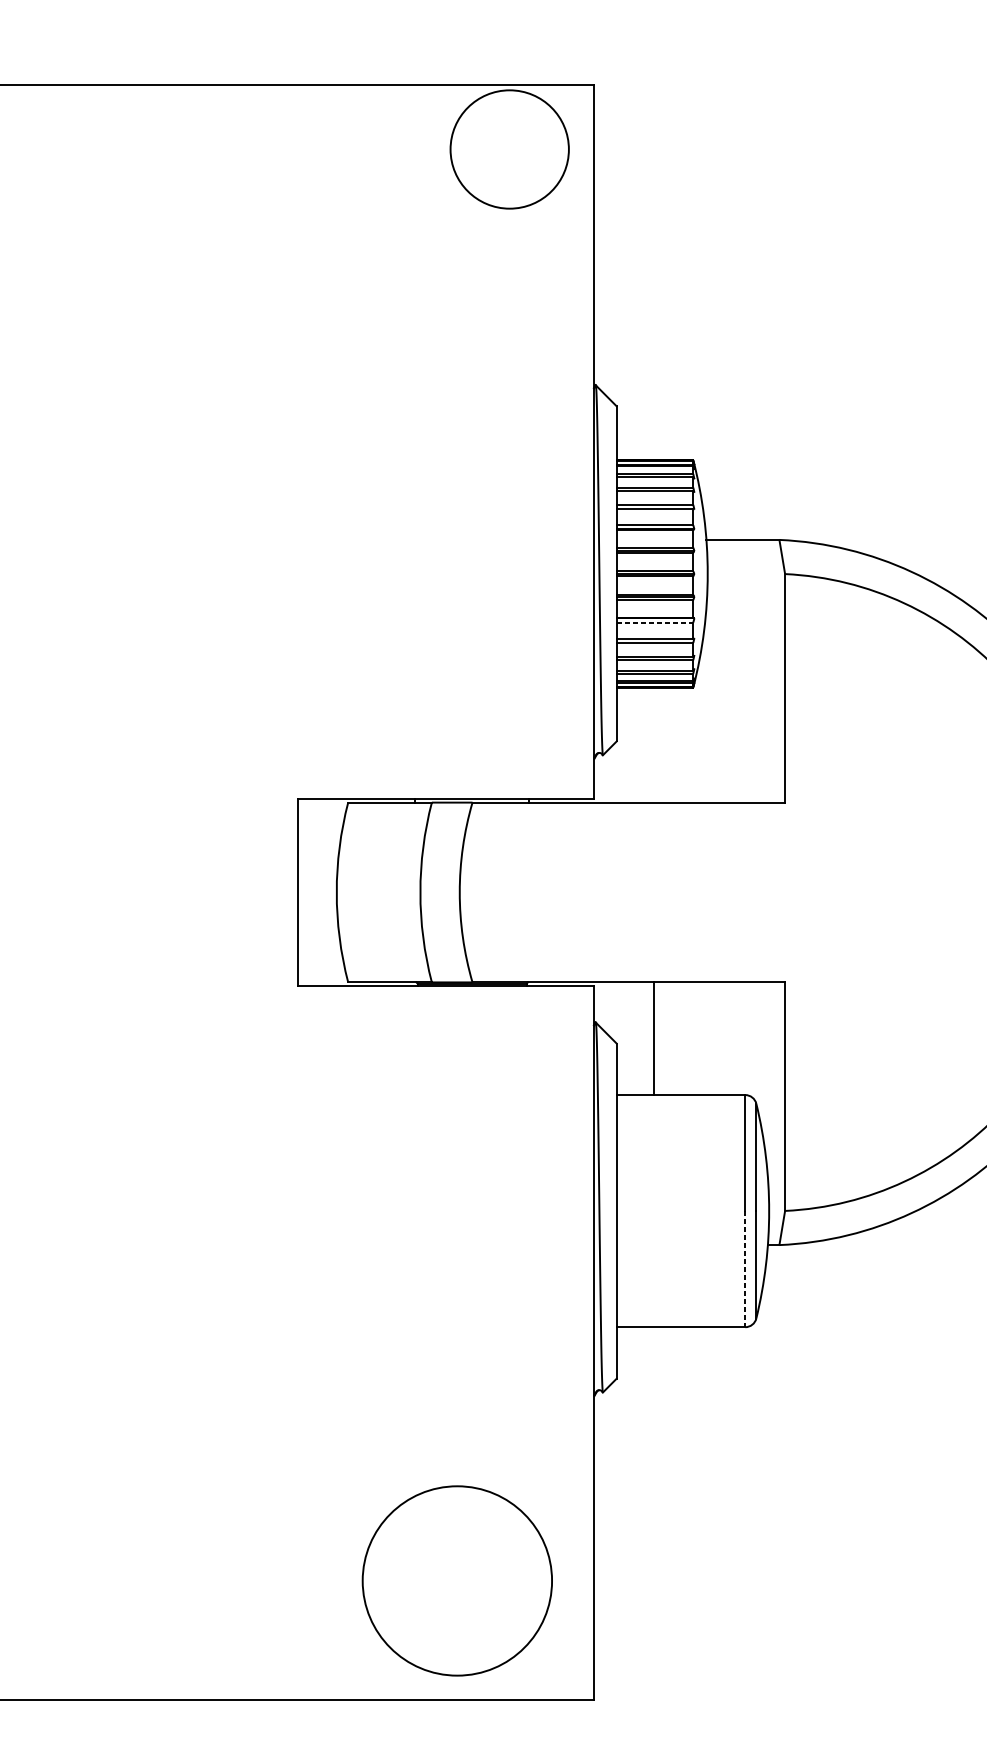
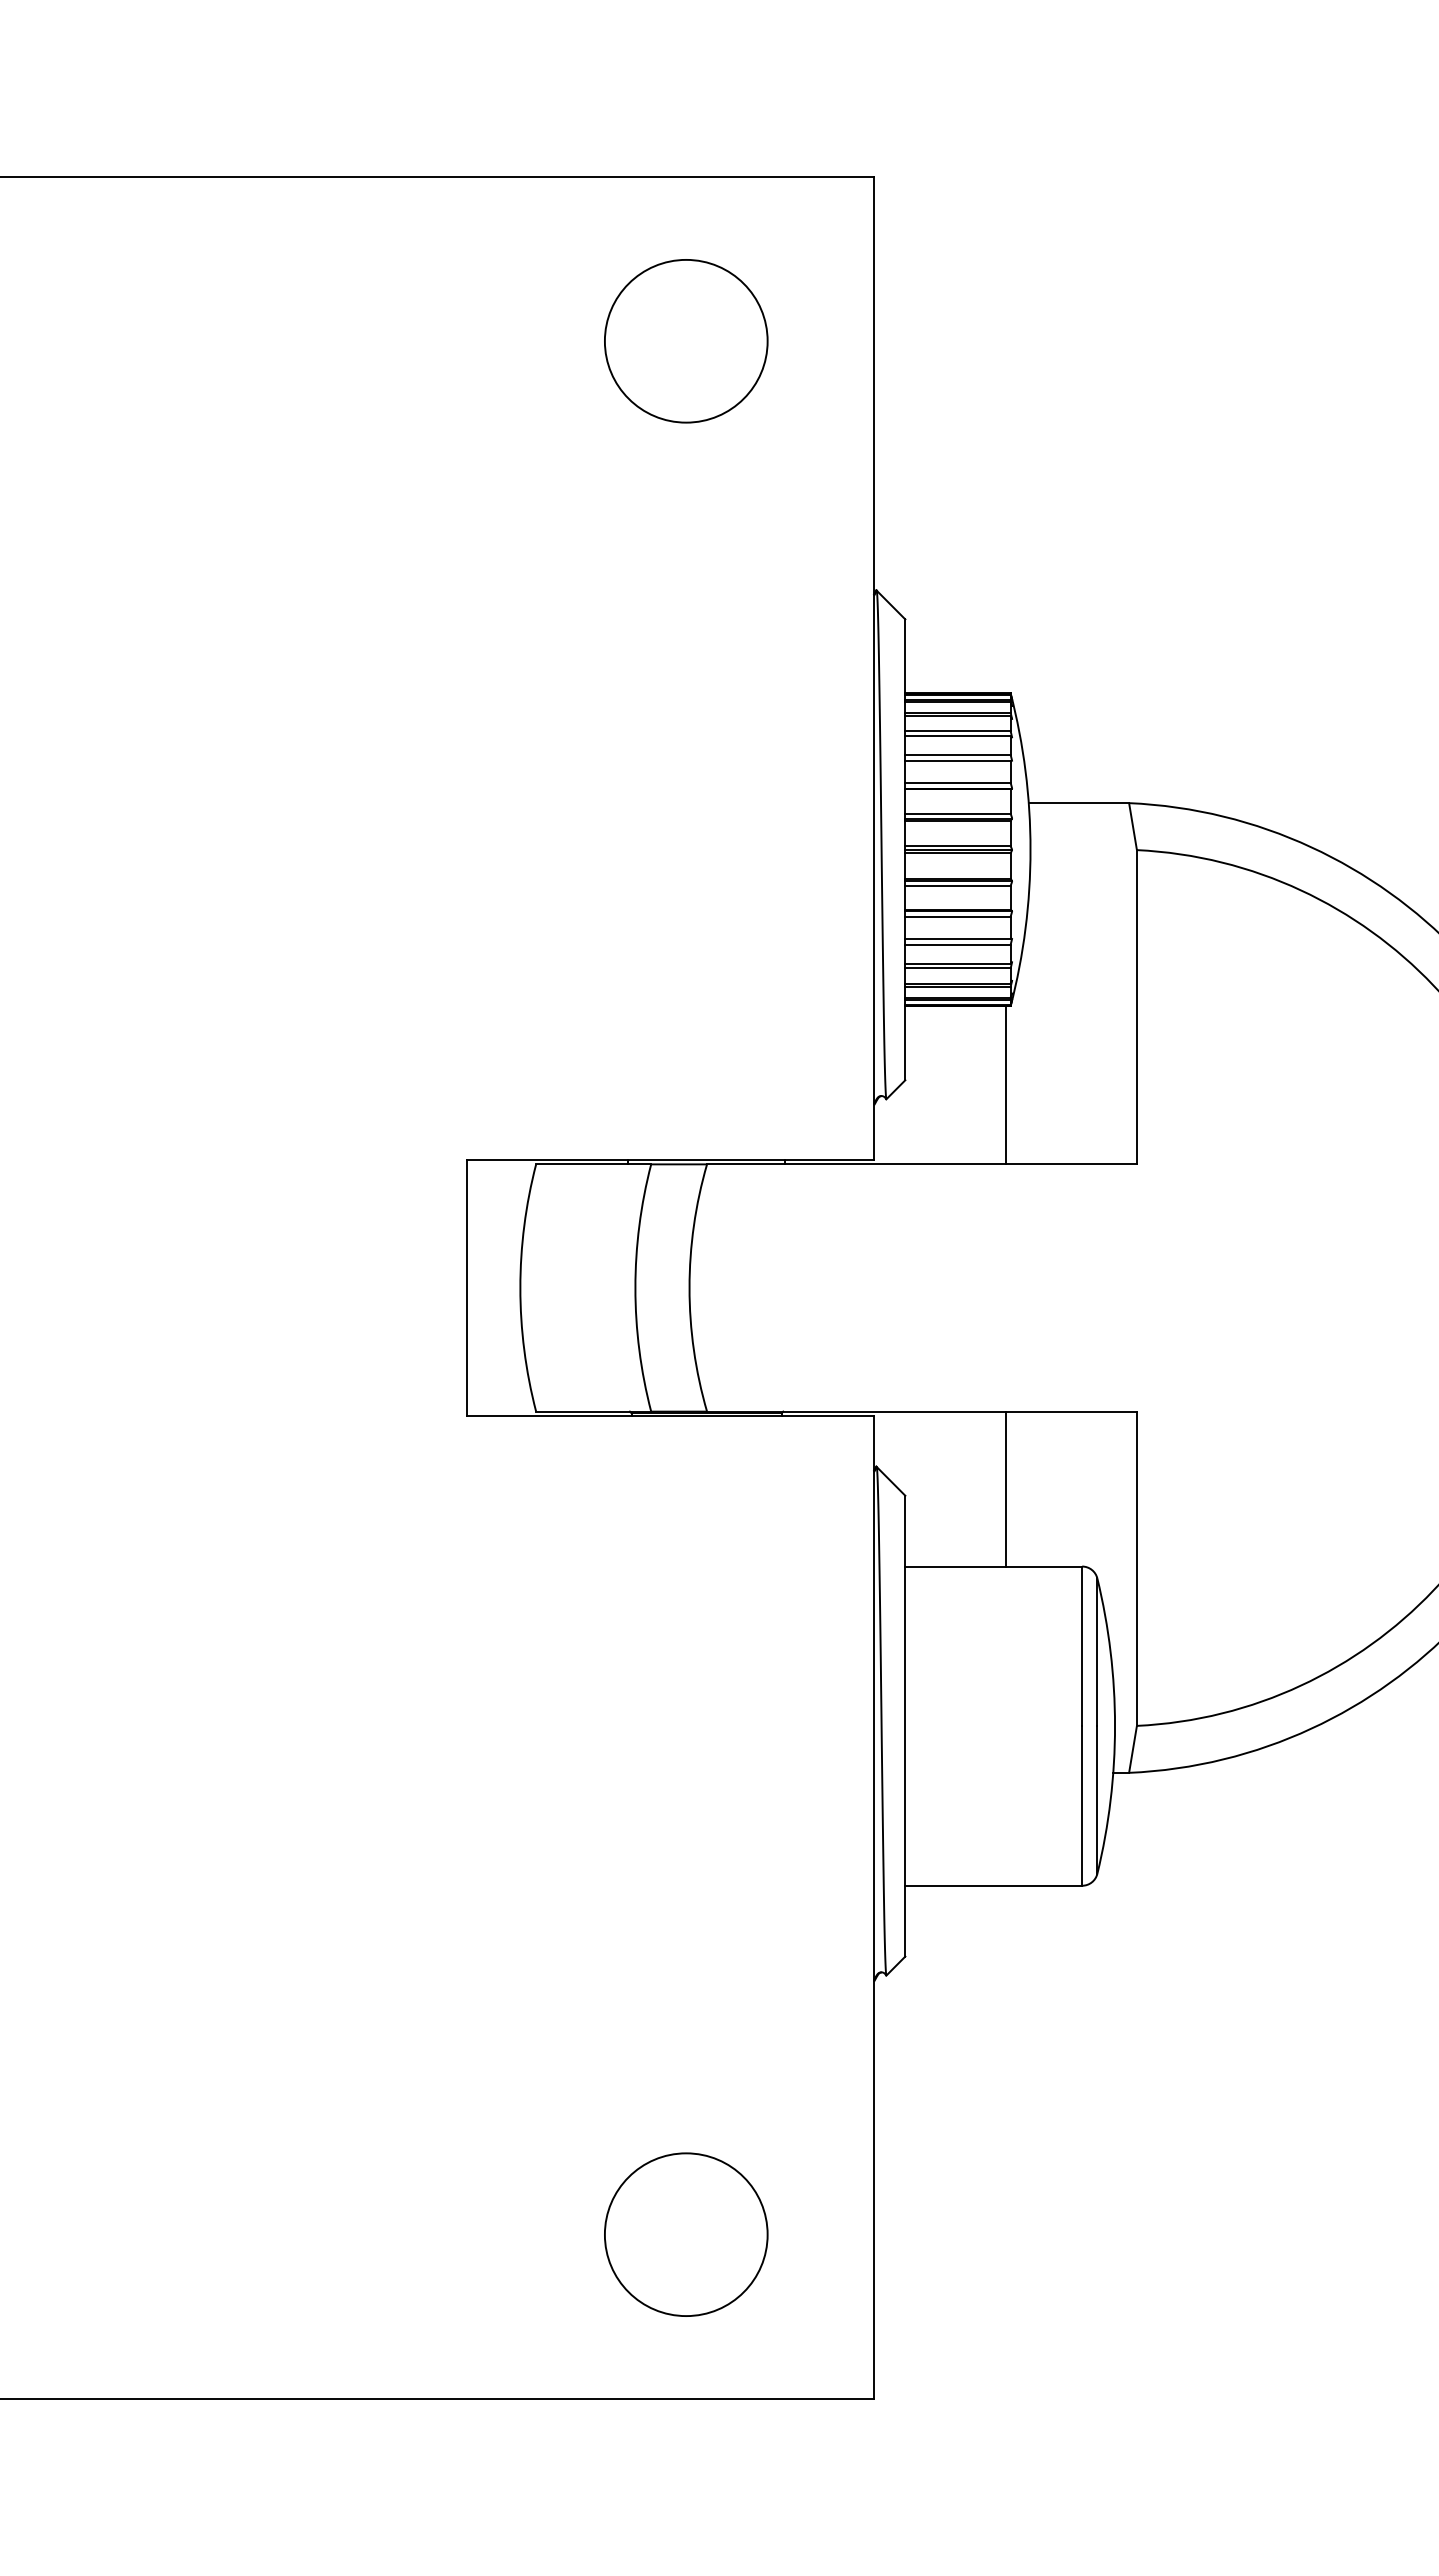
circle: (509, 149) -> (686, 341), moved
line: (655, 622) -> (958, 916), dashed -> solid
line: (690, 745) -> (1006, 1085), added
line: (654, 1038) -> (1006, 1488), moved
line: (745, 1268) -> (1082, 1805), dashed -> solid
circle: (456, 1580) -> (685, 2234), size x0.62

